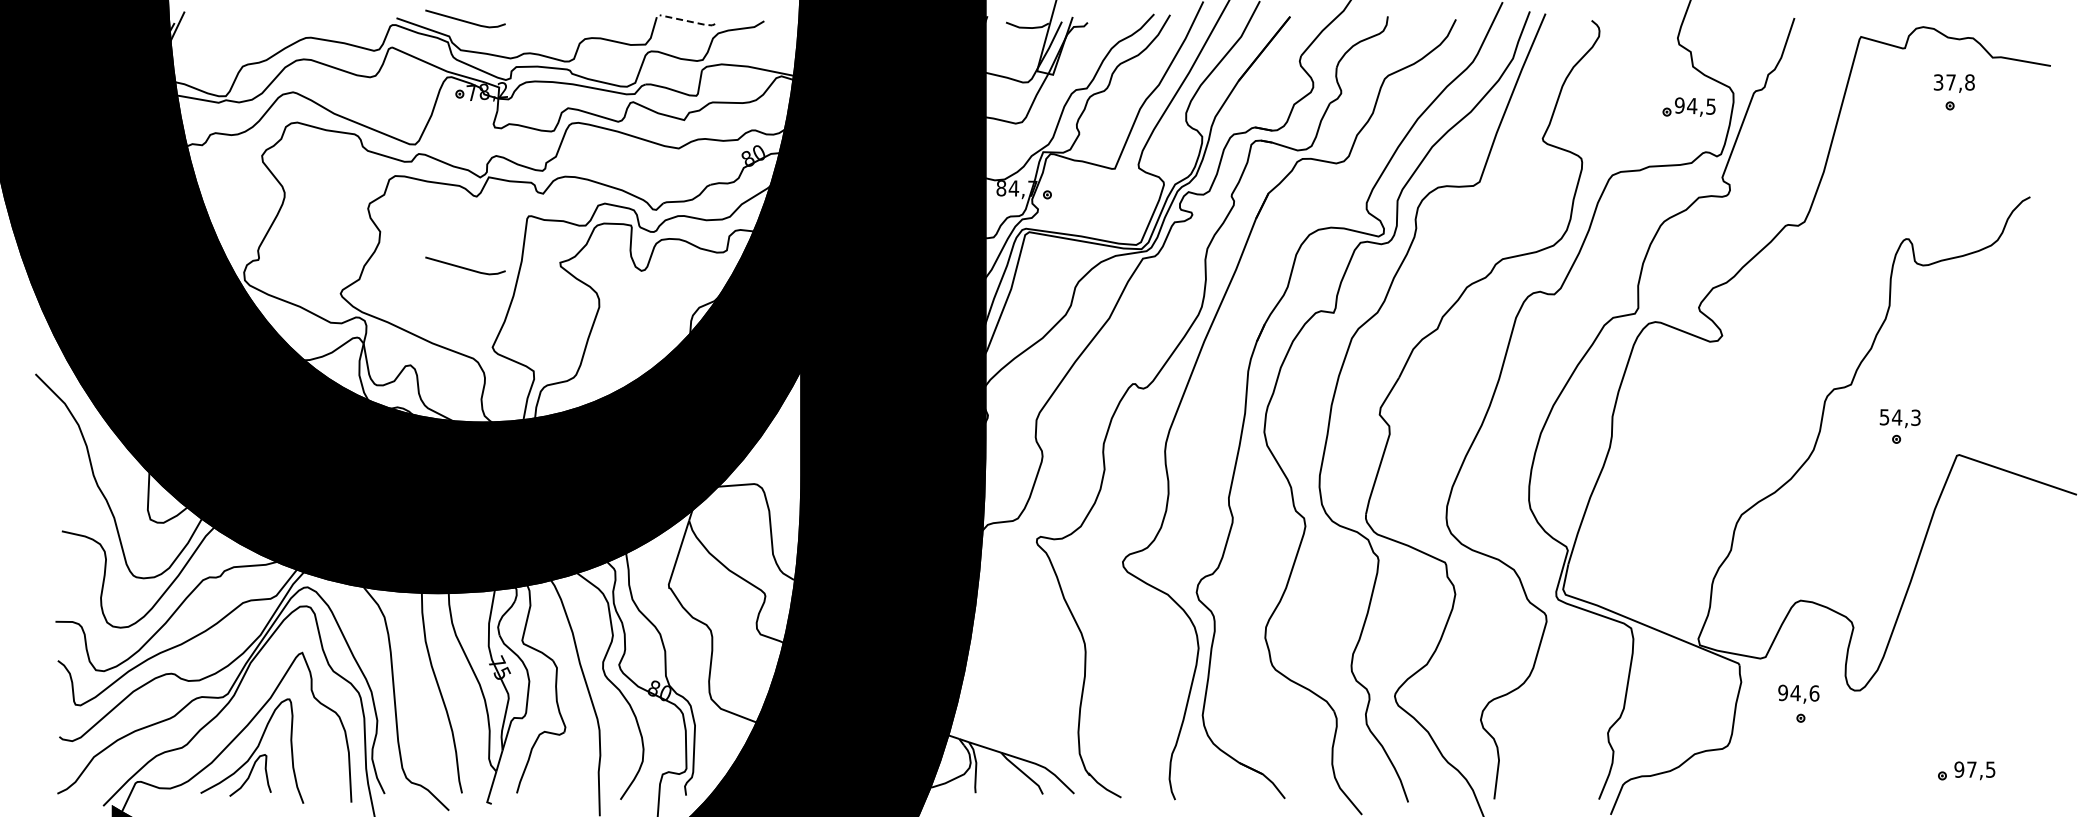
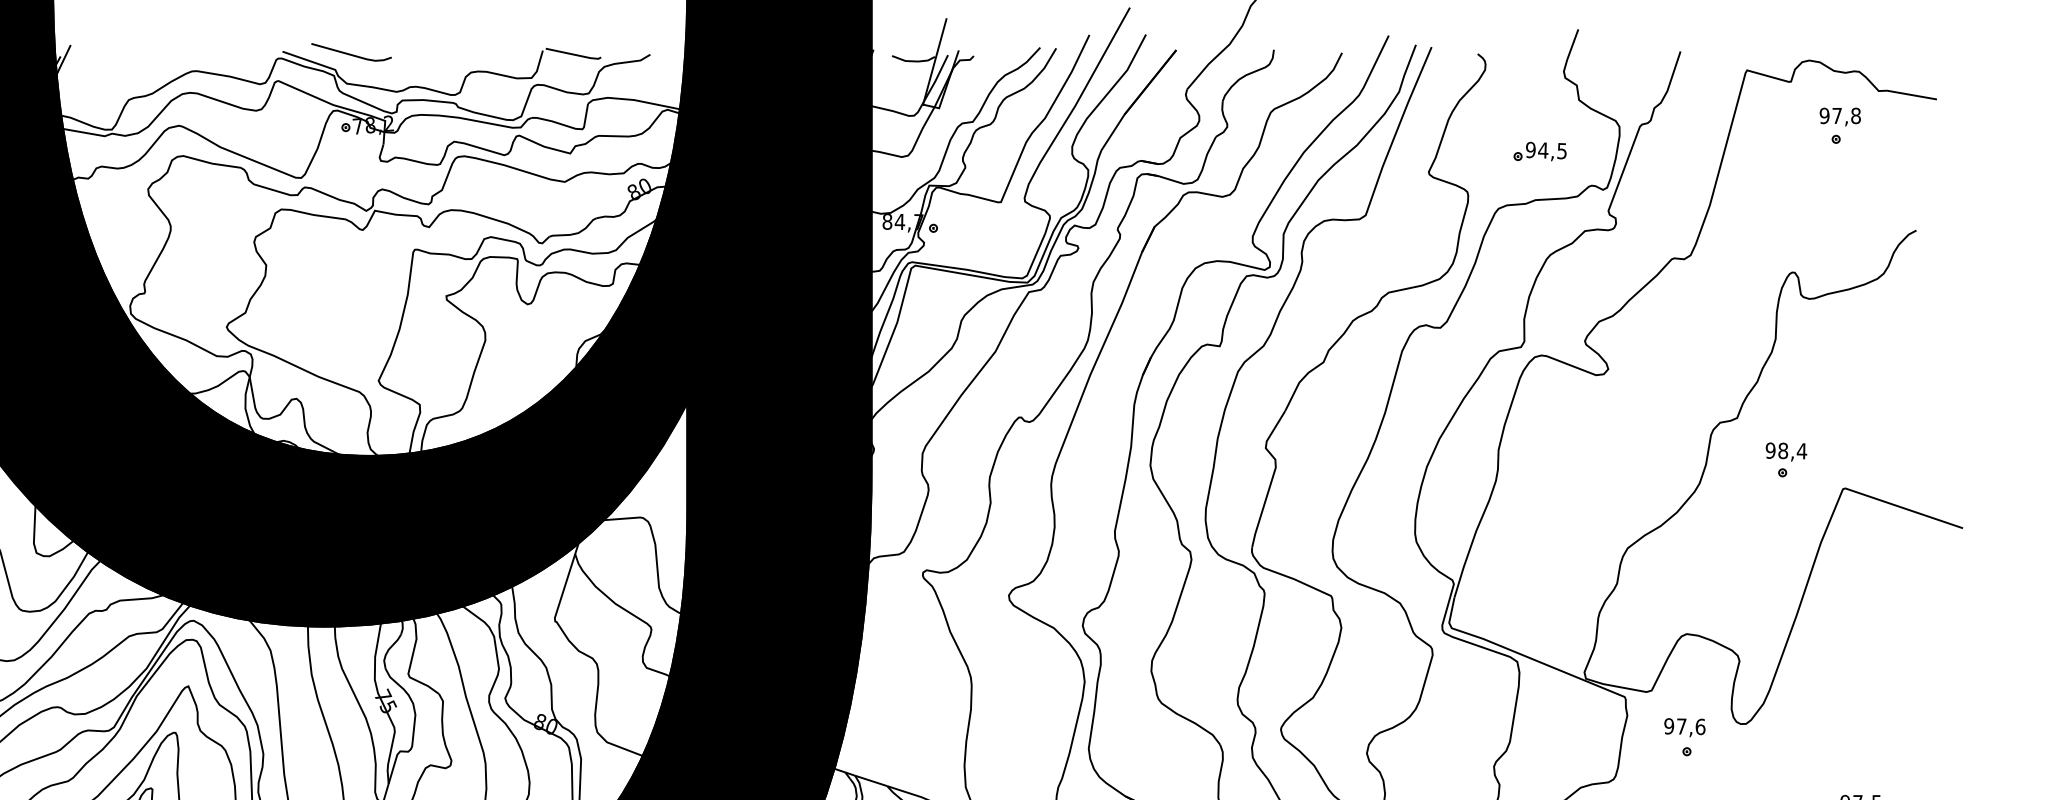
line: (688, 21) -> (574, 54), dashed -> solid
text: (1938, 82) -> (1824, 115), 37,8 -> 97,8
part: (1688, 106) -> (1539, 150), moved
line: (465, 267) -> (351, 300), removed
text: (1900, 417) -> (1786, 450), 54,3 -> 98,4
text: (1795, 693) -> (1681, 726), 94,6 -> 97,6

